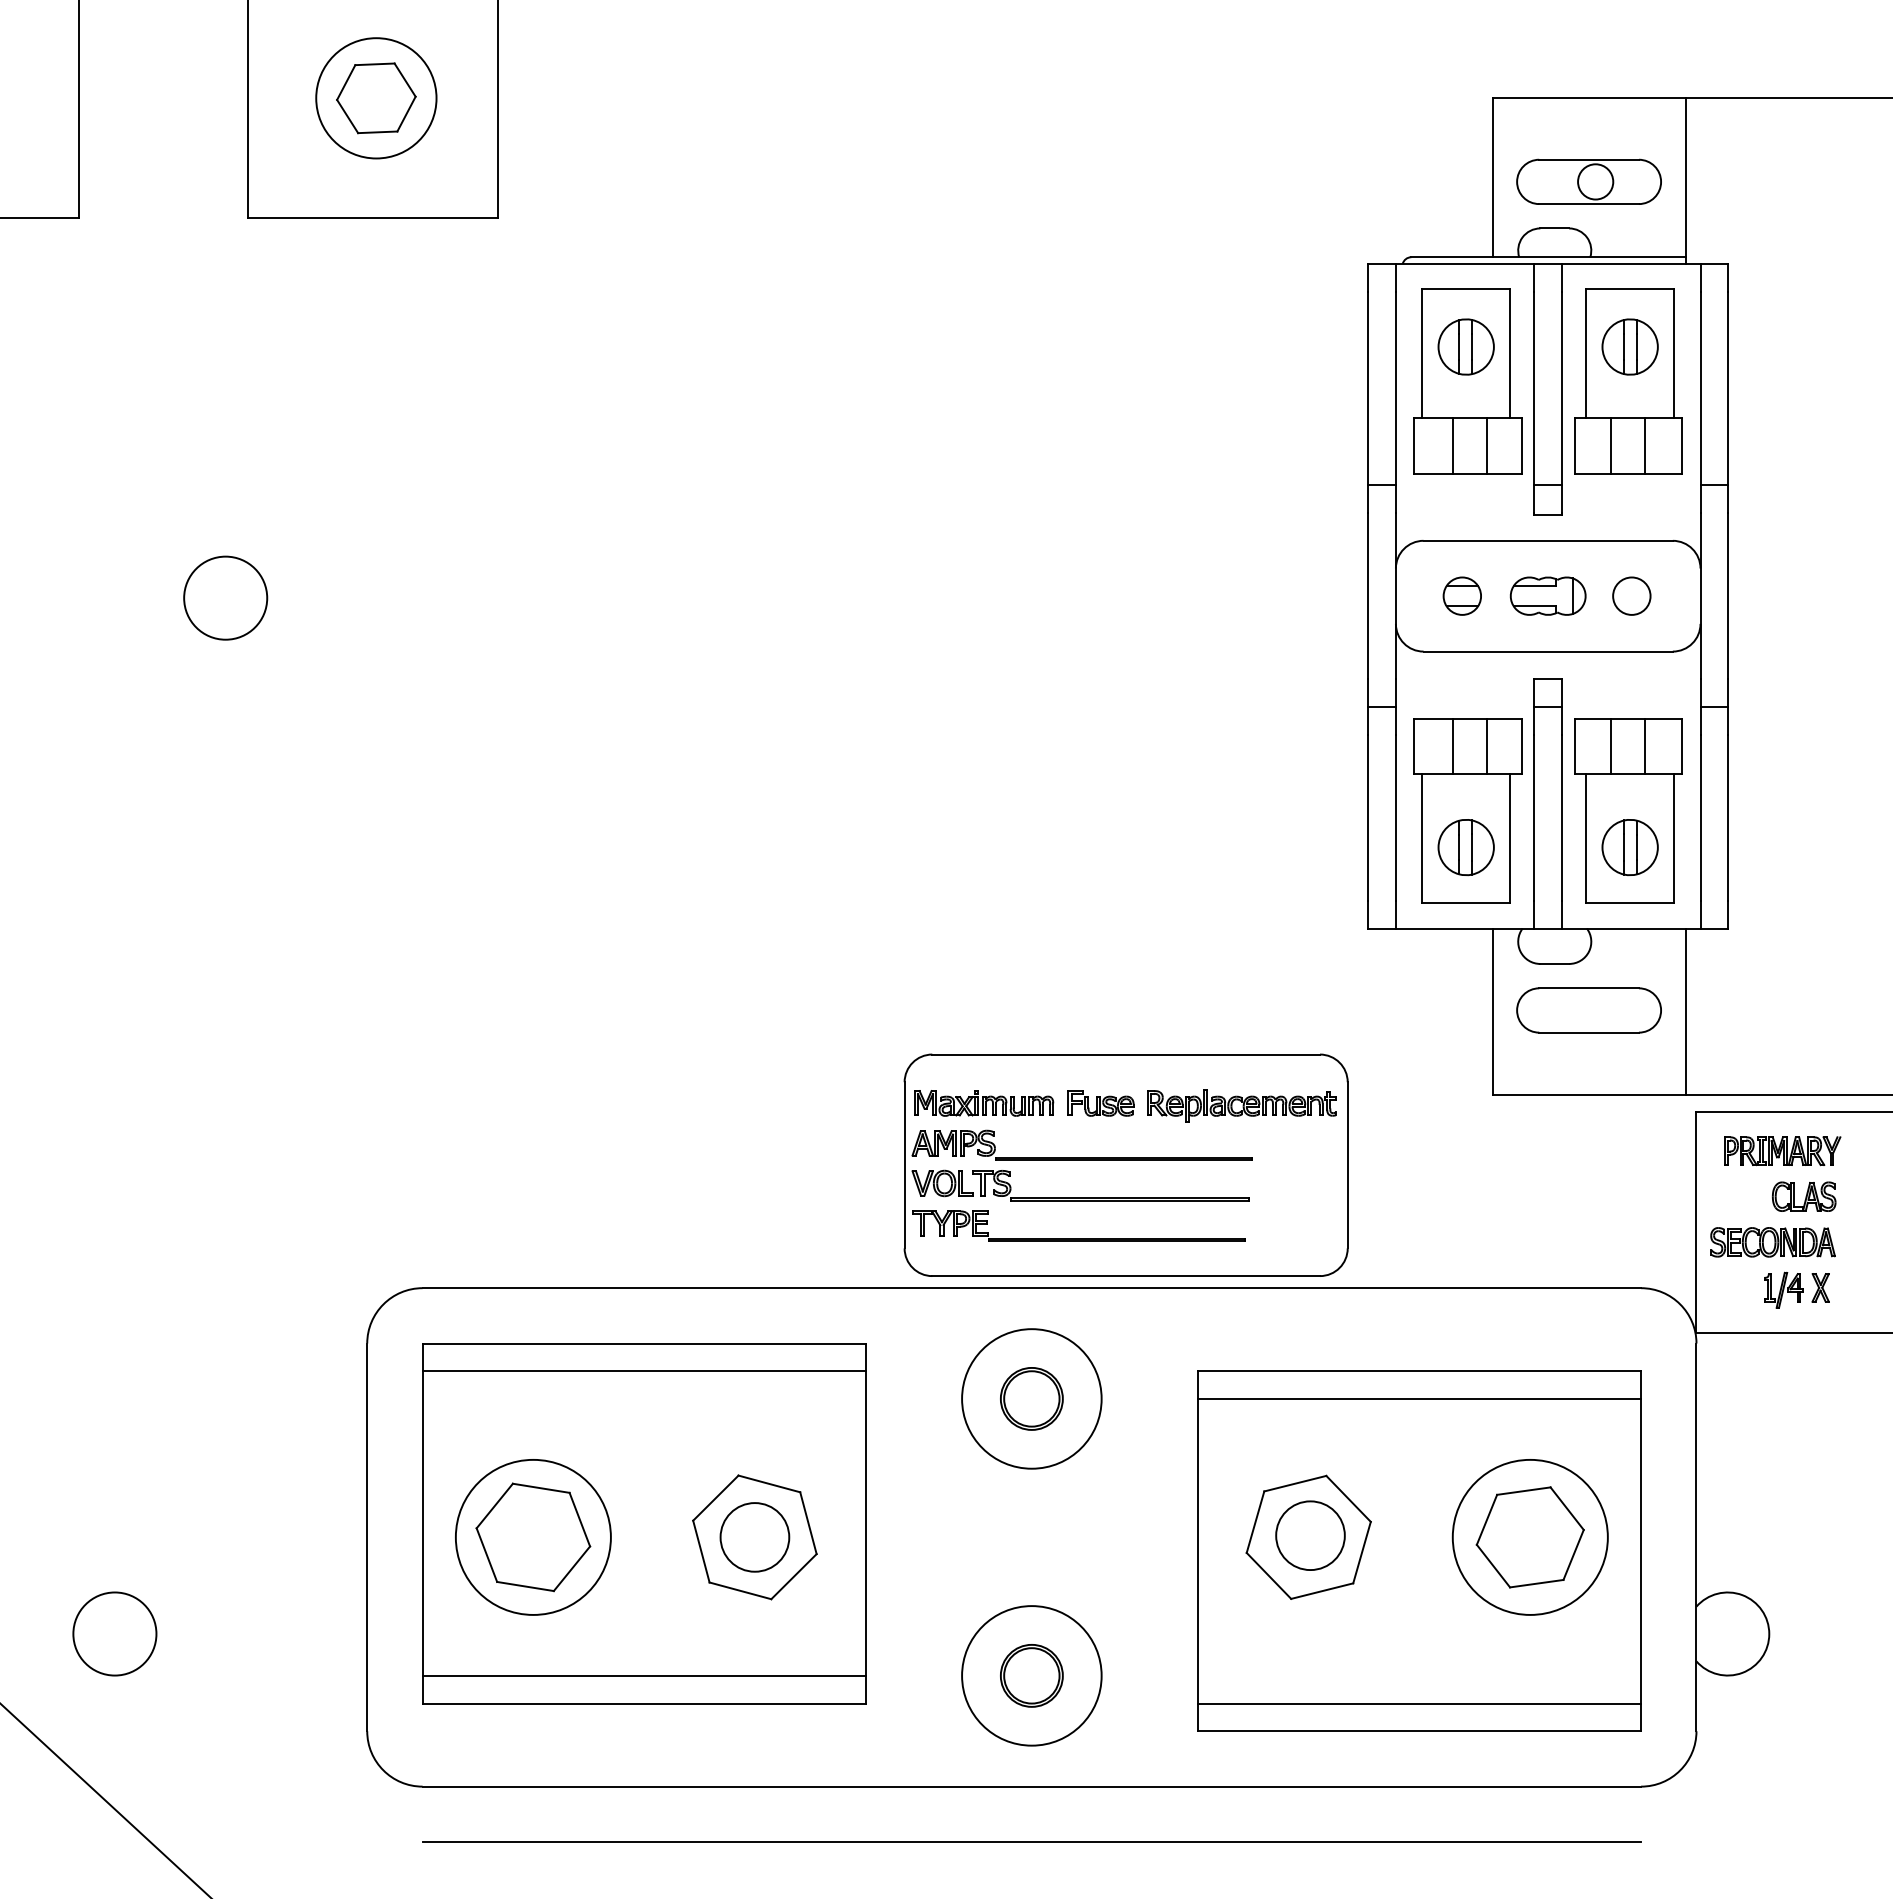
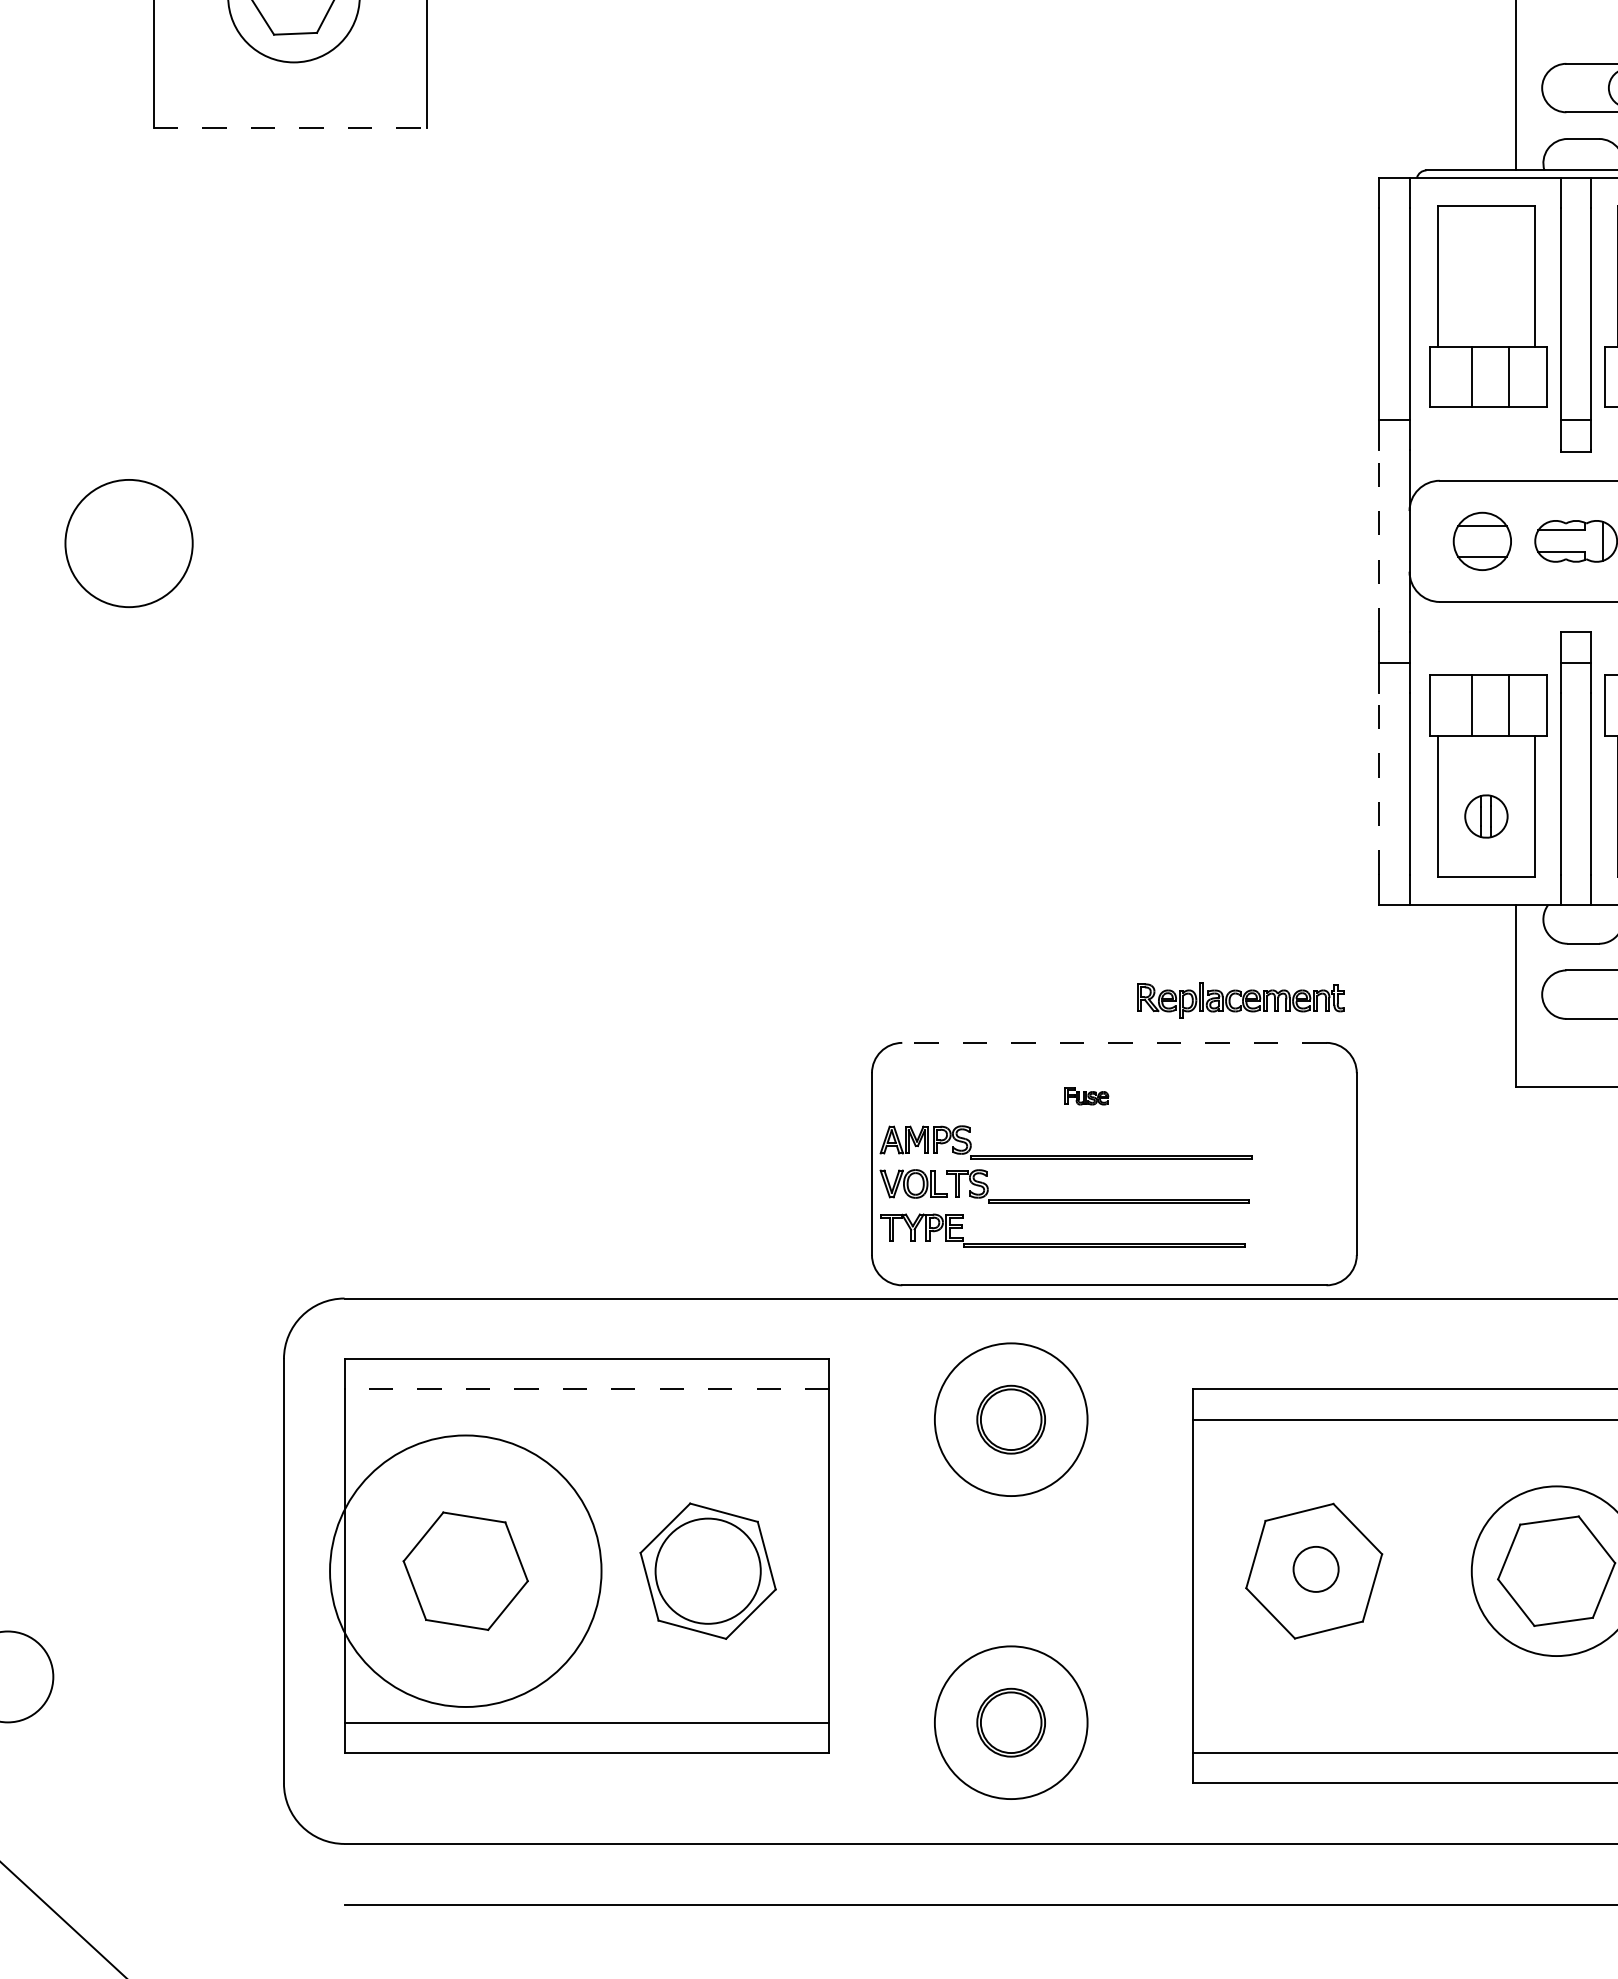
line: (372, 218) -> (289, 128), solid -> dashed
part: (1465, 346) -> (1485, 268), removed
line: (1368, 595) -> (1379, 540), solid -> dashed
part: (1461, 595) -> (1481, 540), size x1.4
circle: (225, 597) -> (128, 542), size x1.4
line: (1368, 817) -> (1379, 783), solid -> dashed
part: (1465, 847) -> (1485, 816), size x0.7
line: (1126, 1054) -> (1114, 1042), solid -> dashed
part: (984, 1103) -> (959, 1096), removed
part: (1100, 1103) -> (1086, 1096), size x0.6
part: (1241, 1105) -> (1240, 1000), moved
line: (644, 1371) -> (587, 1389), solid -> dashed
circle: (1310, 1535) -> (1316, 1569), size x0.6
circle: (532, 1536) -> (464, 1570), size x1.6
circle: (754, 1537) -> (707, 1571), size x1.4

